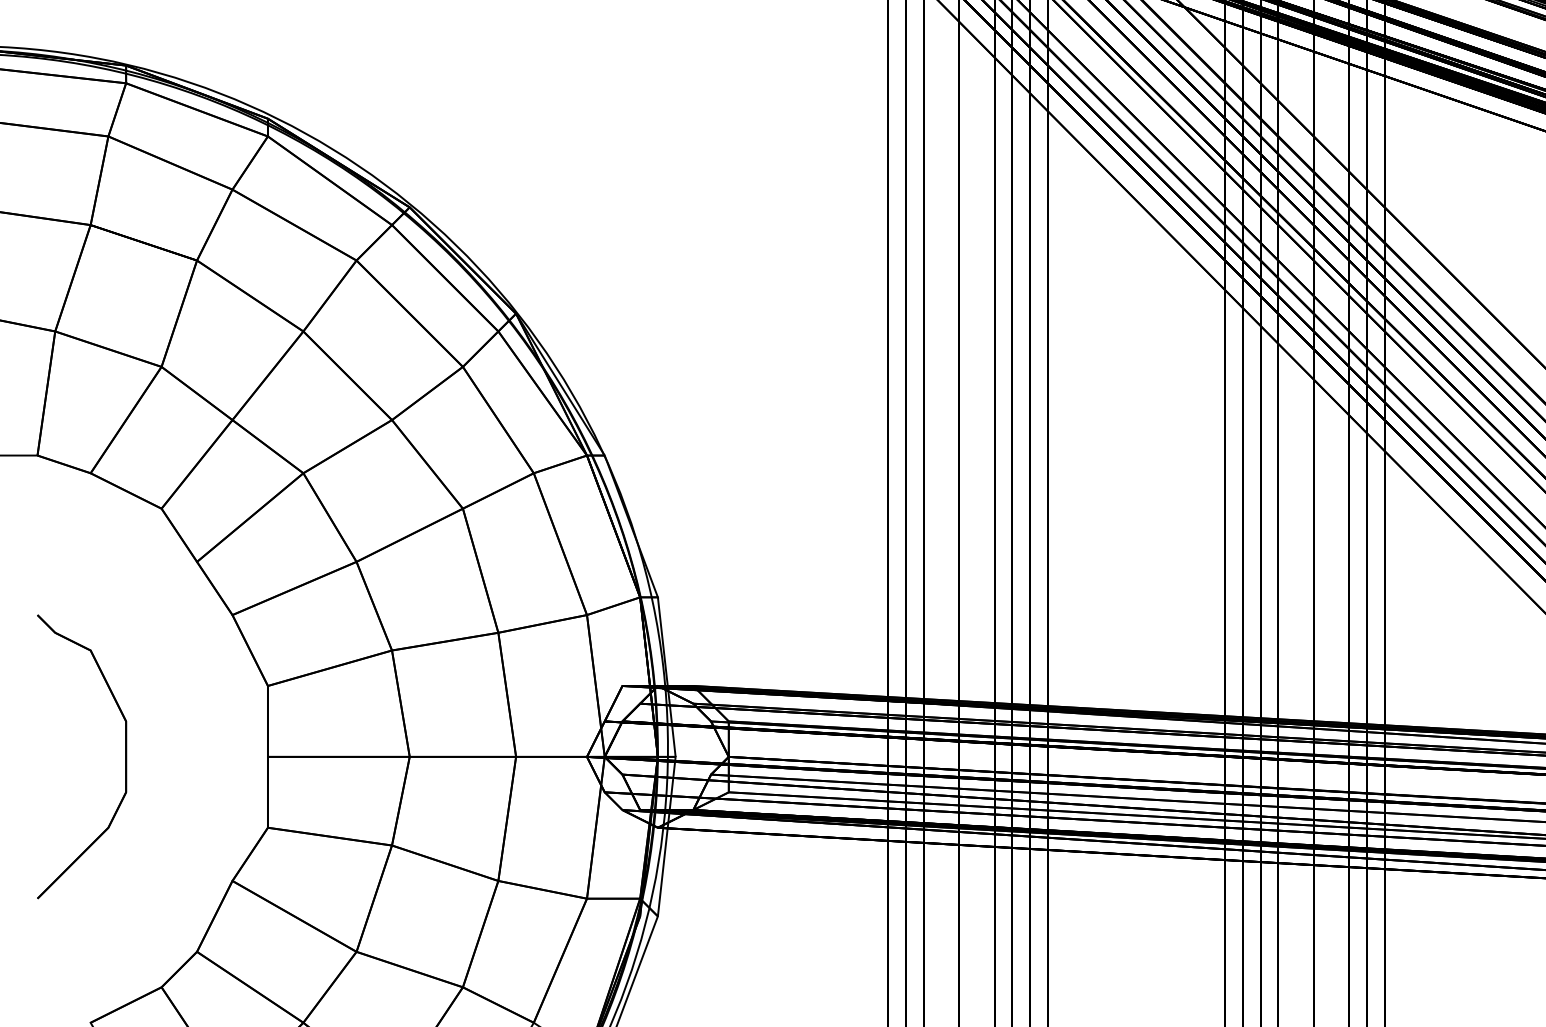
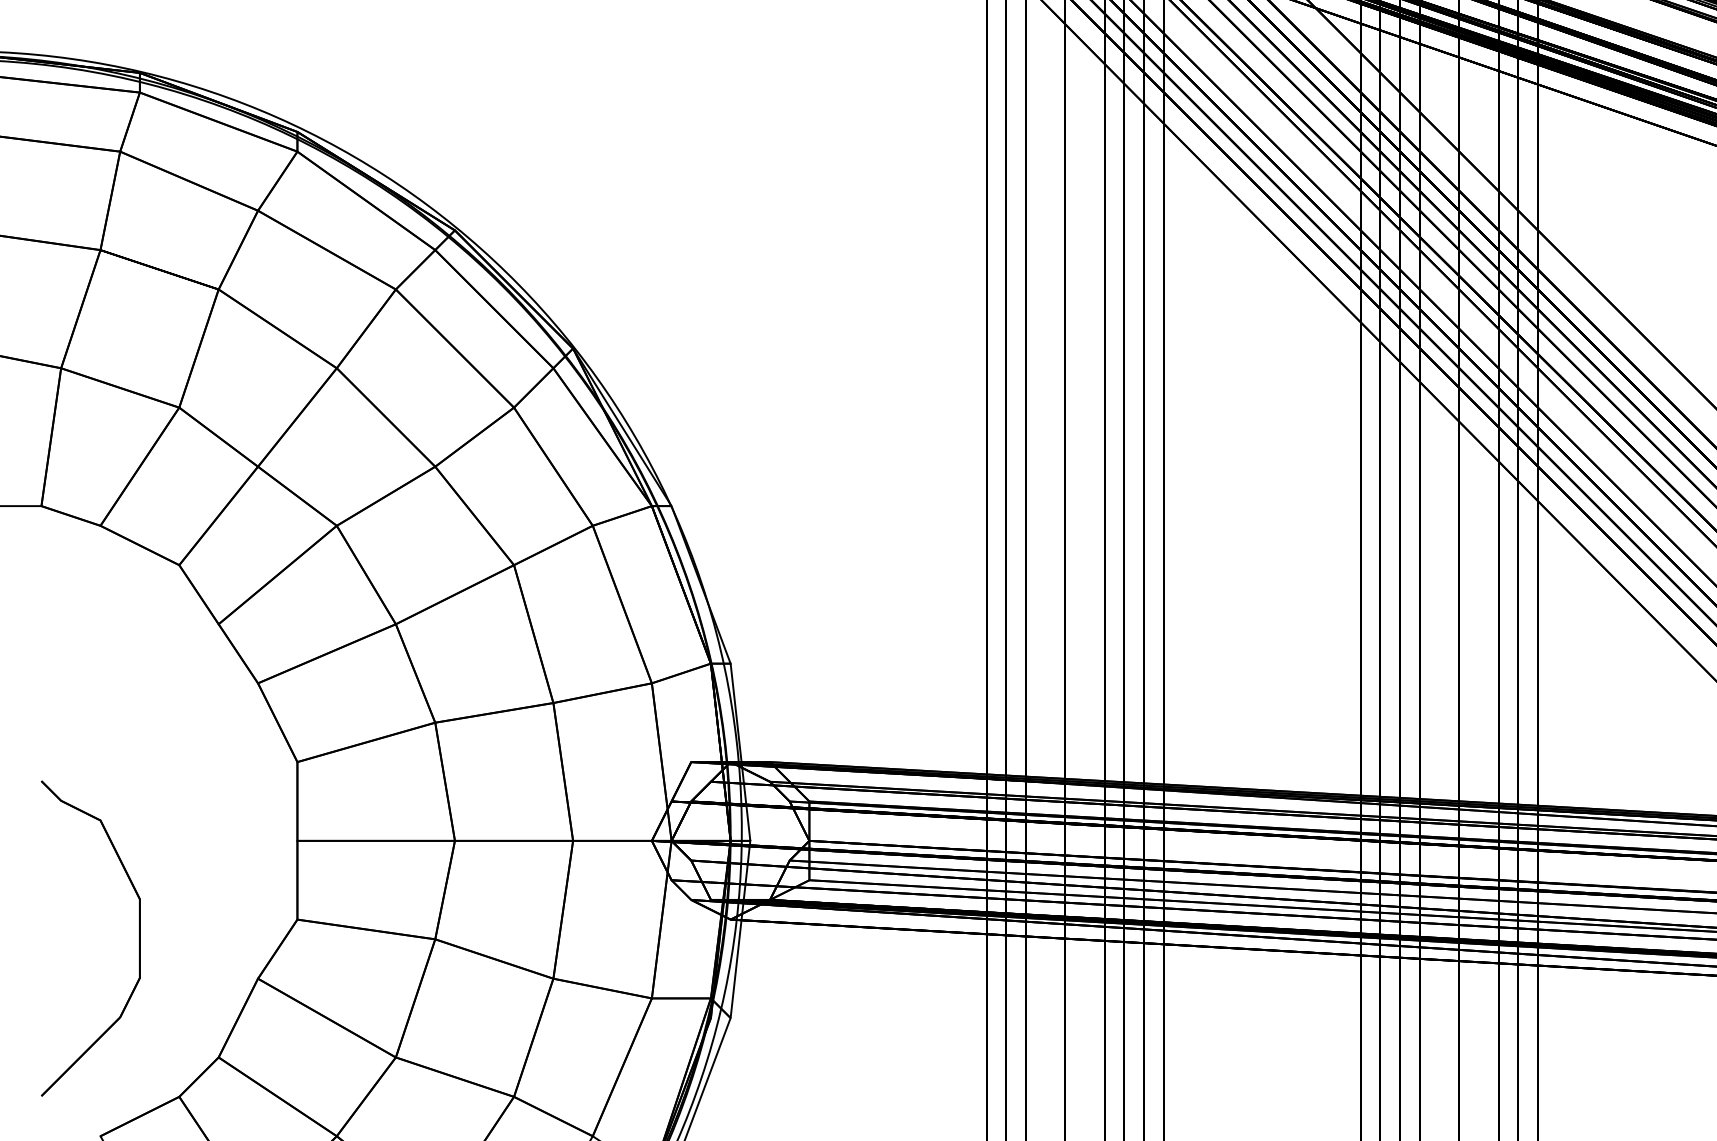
part: (125, 756) -> (139, 938), moved

